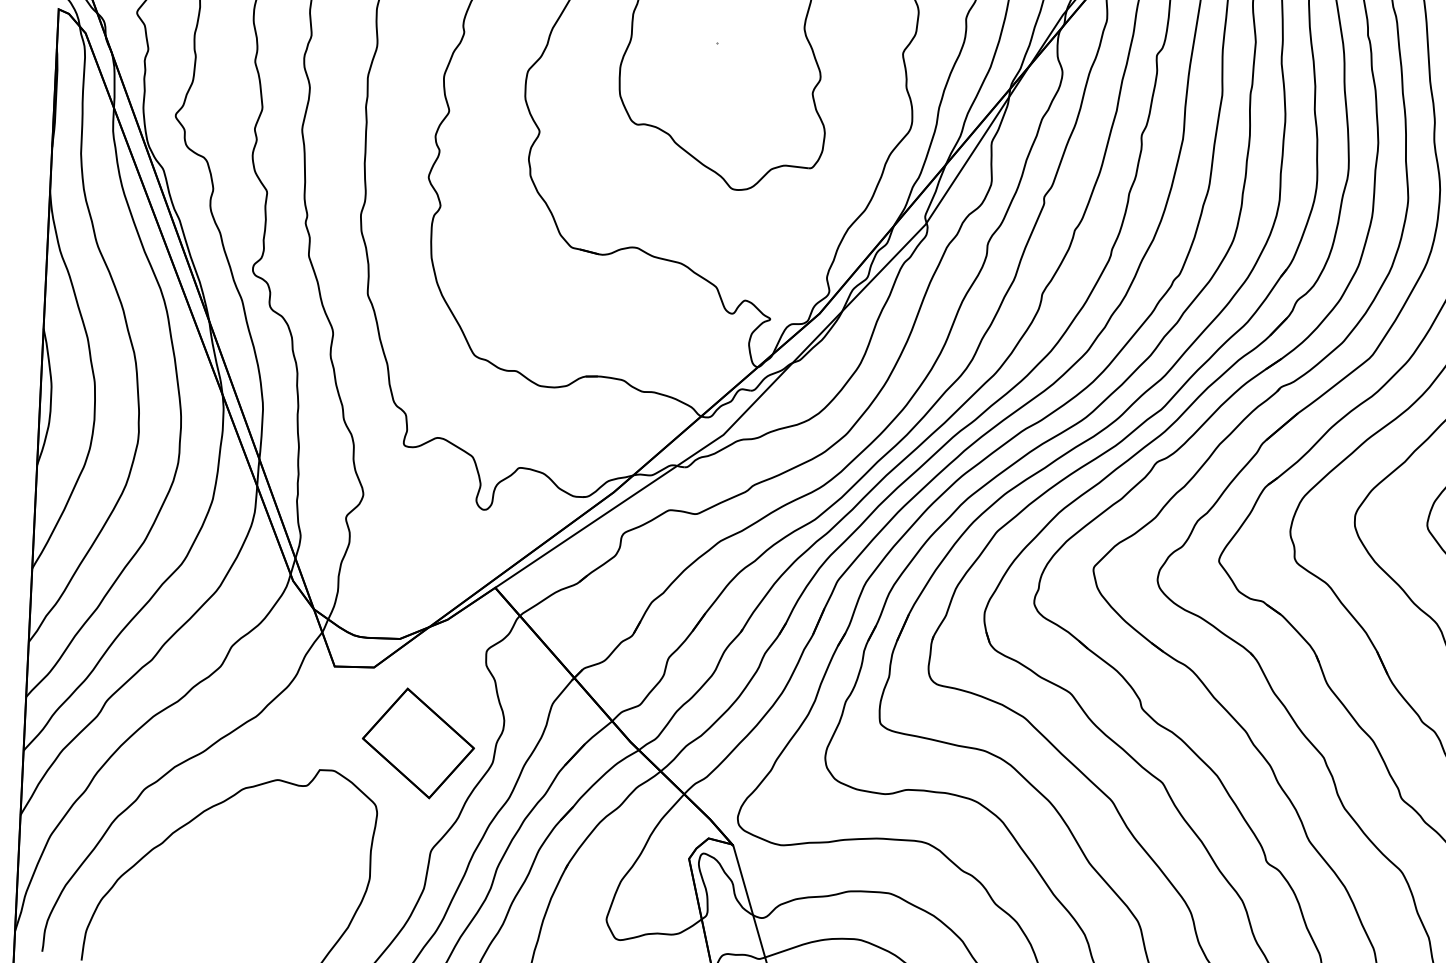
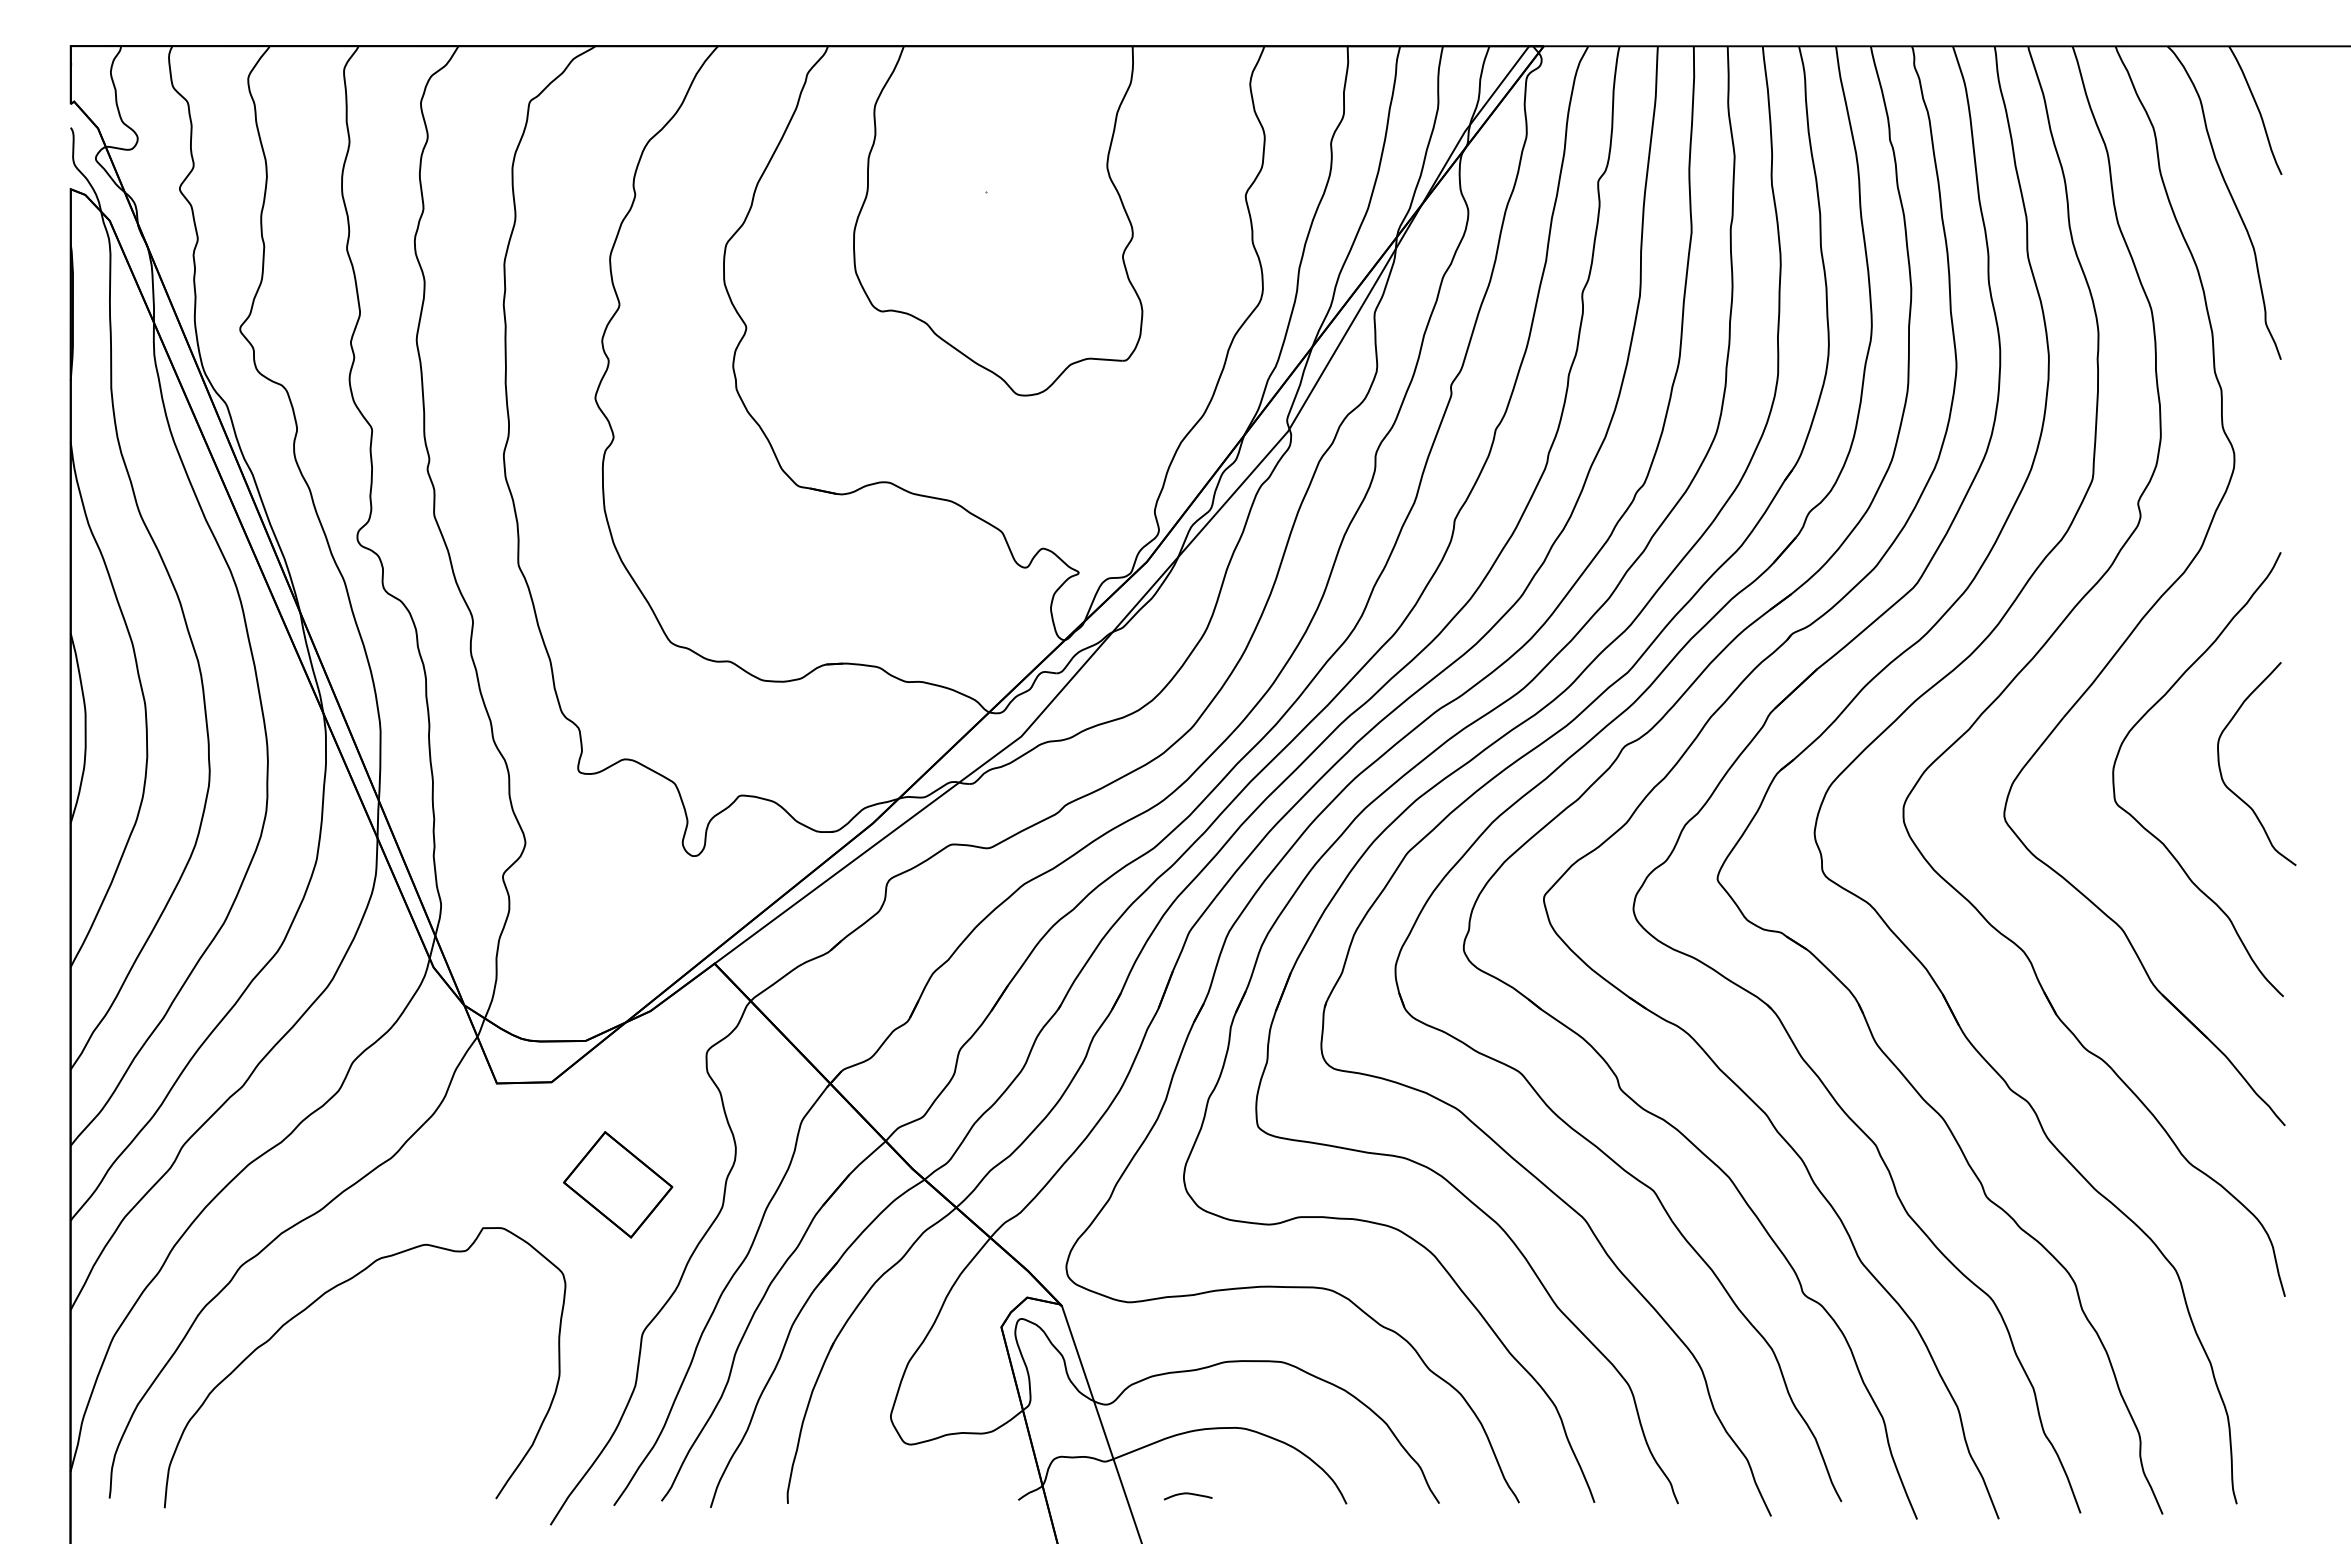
part: (417, 743) -> (617, 1184), size x0.7

